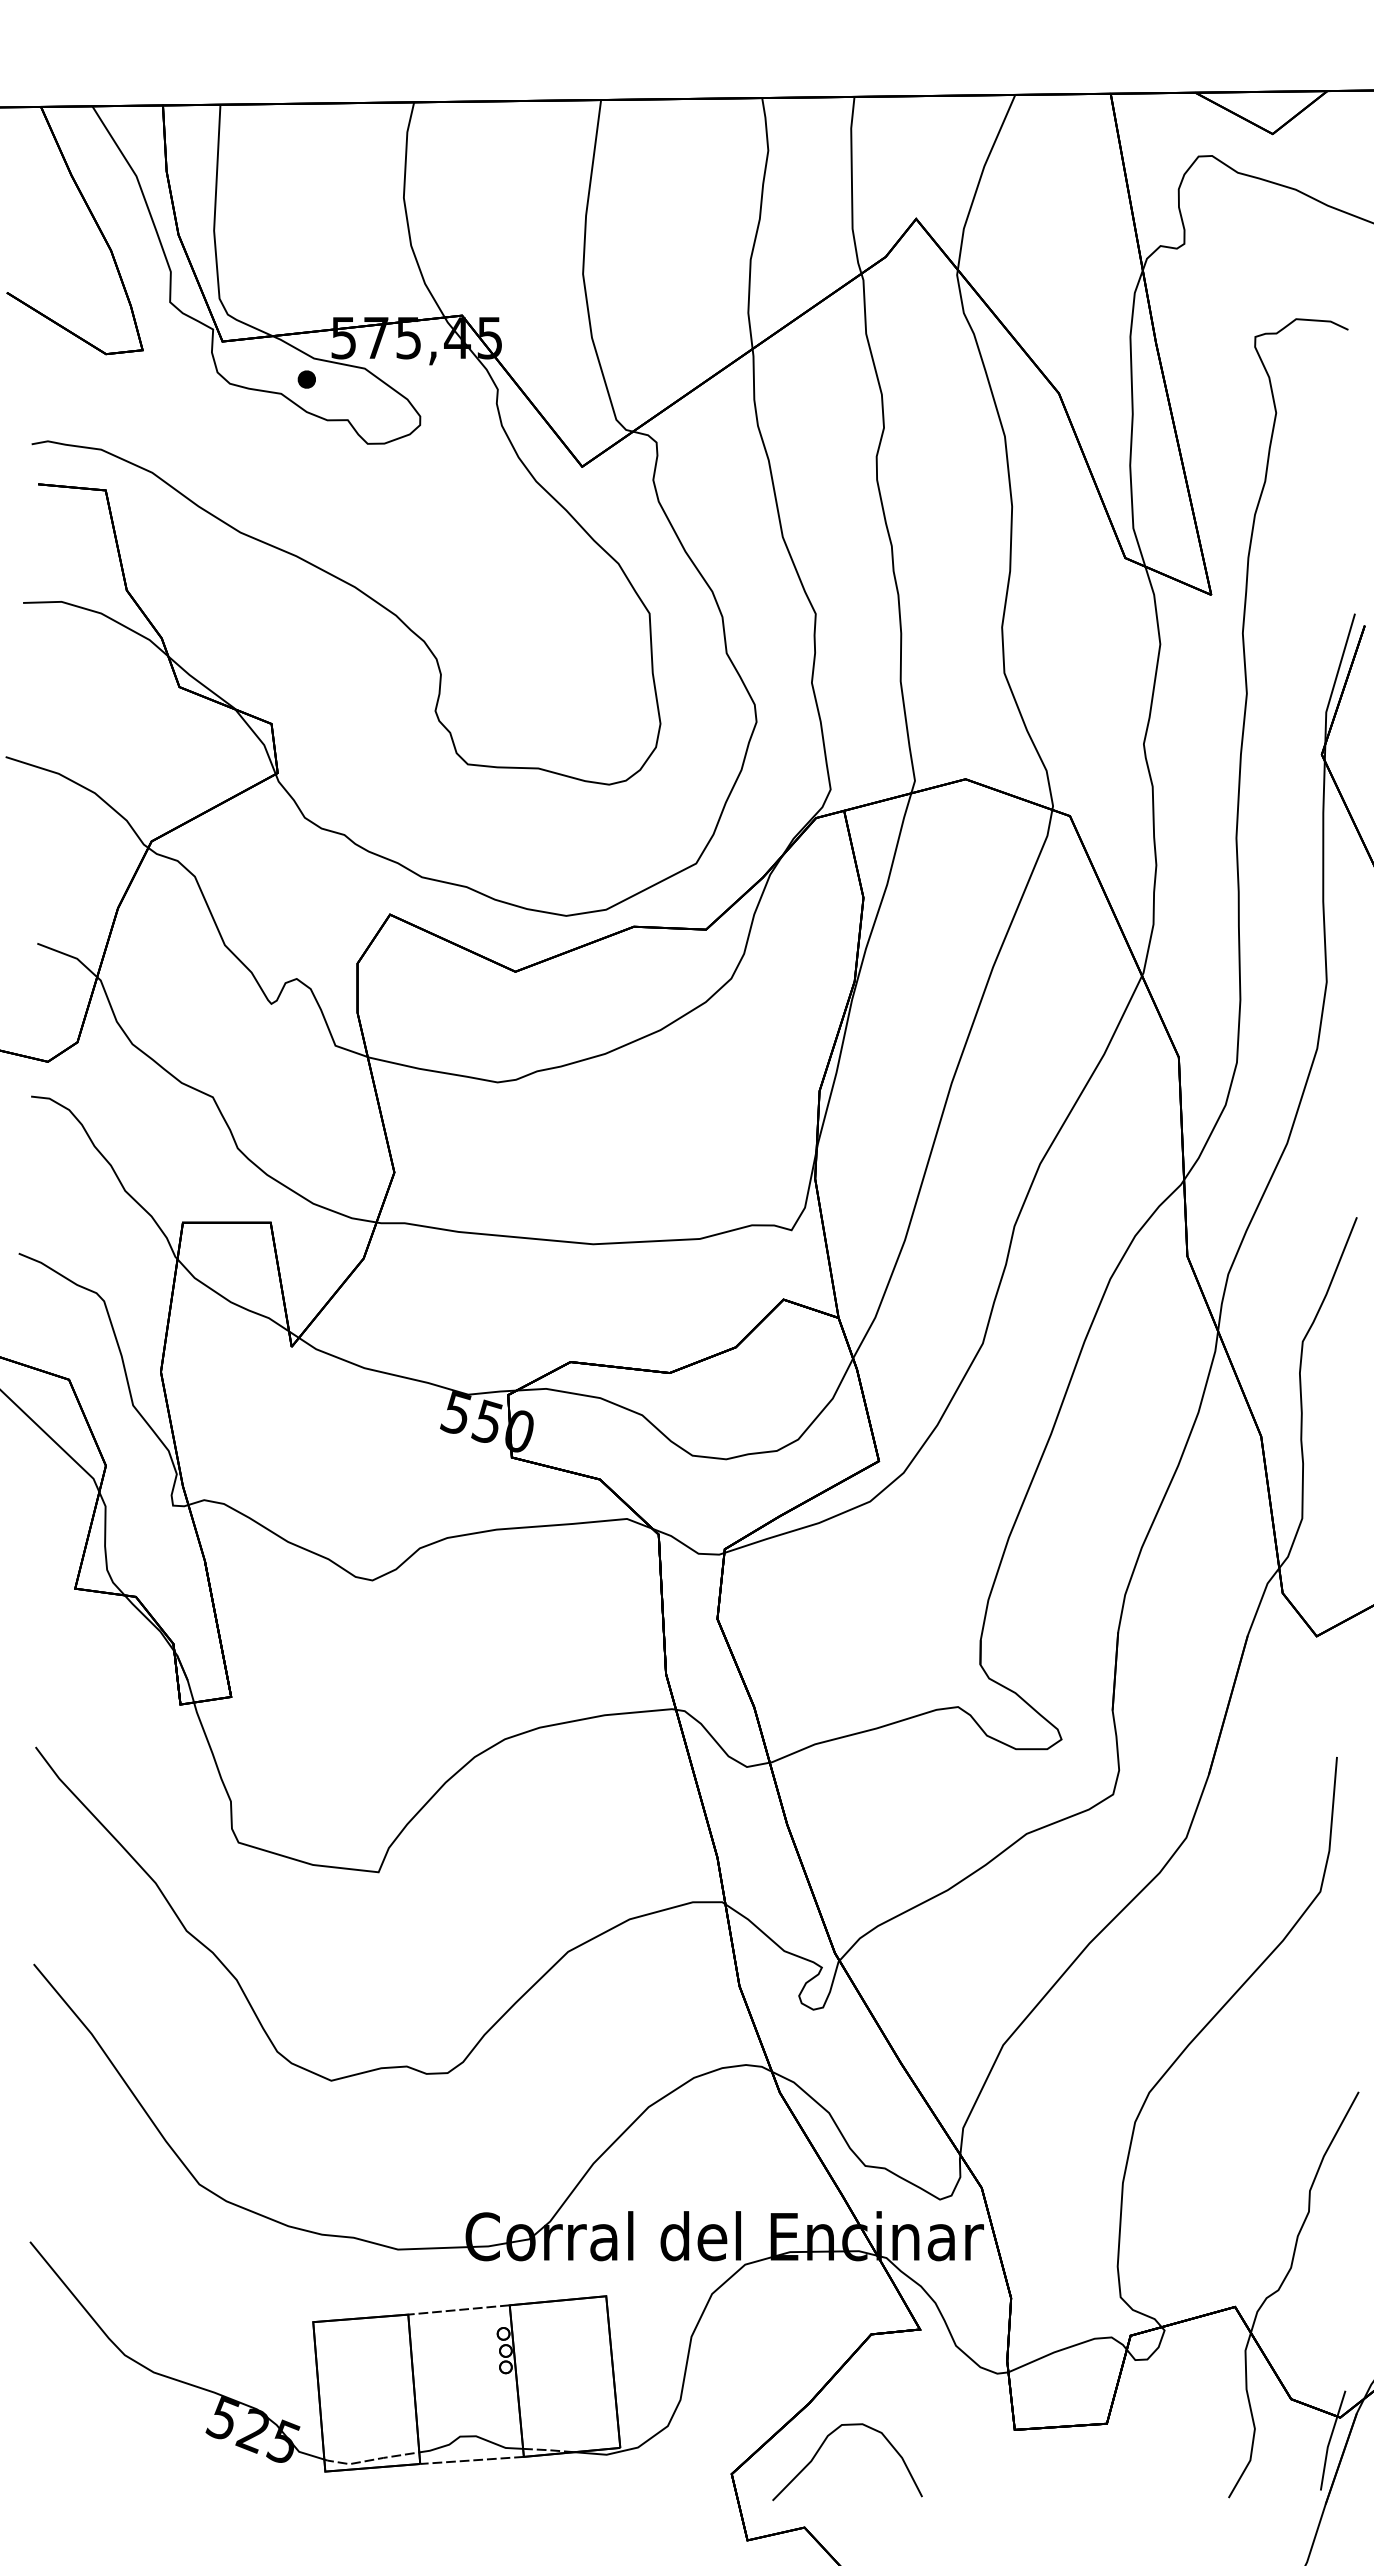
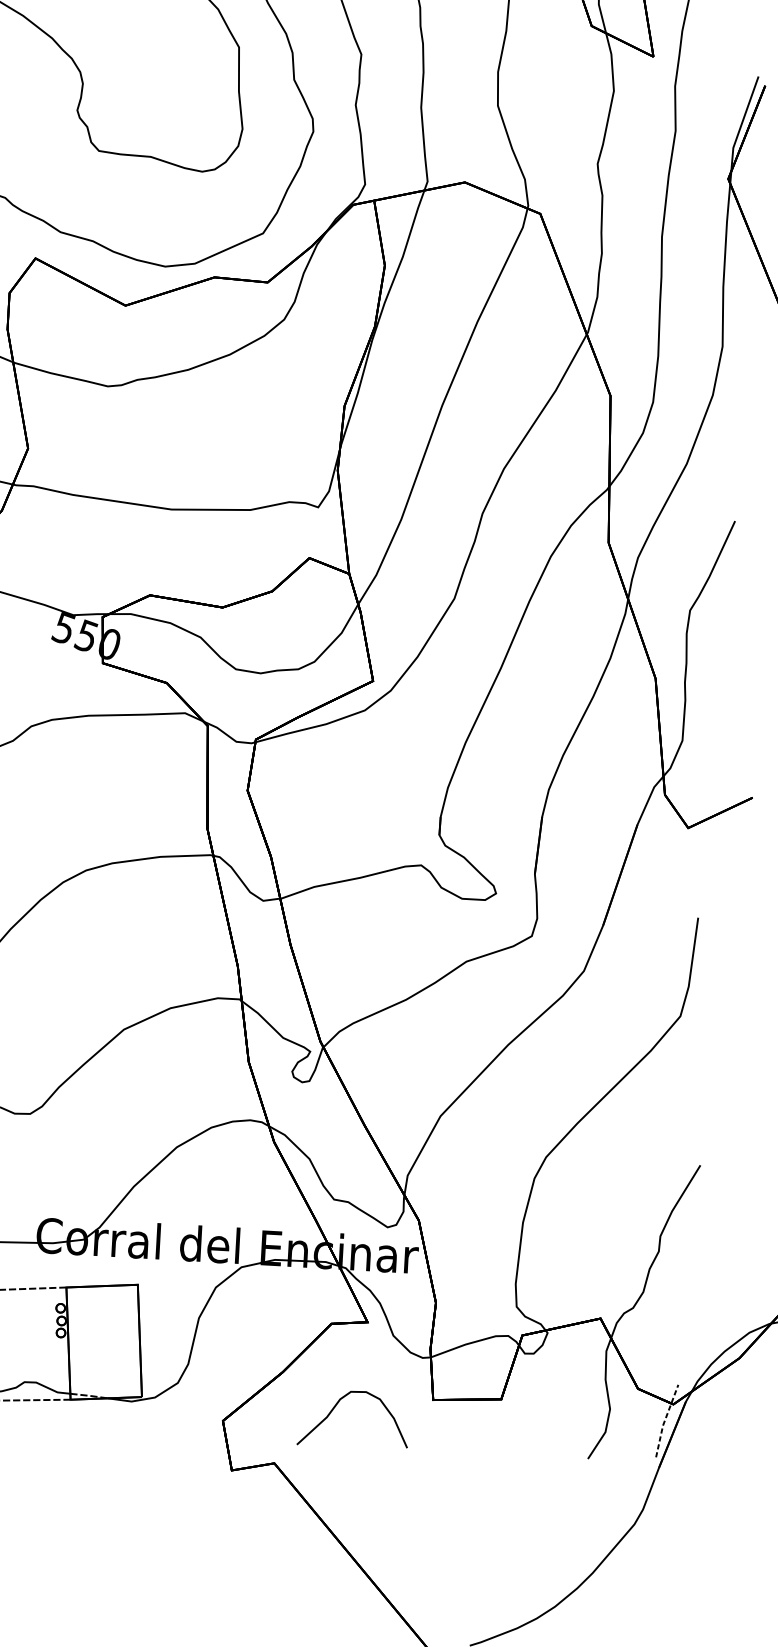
line: (1330, 2439) -> (665, 1420), solid -> dashed
curve: (822, 2446) -> (335, 1406), moved

